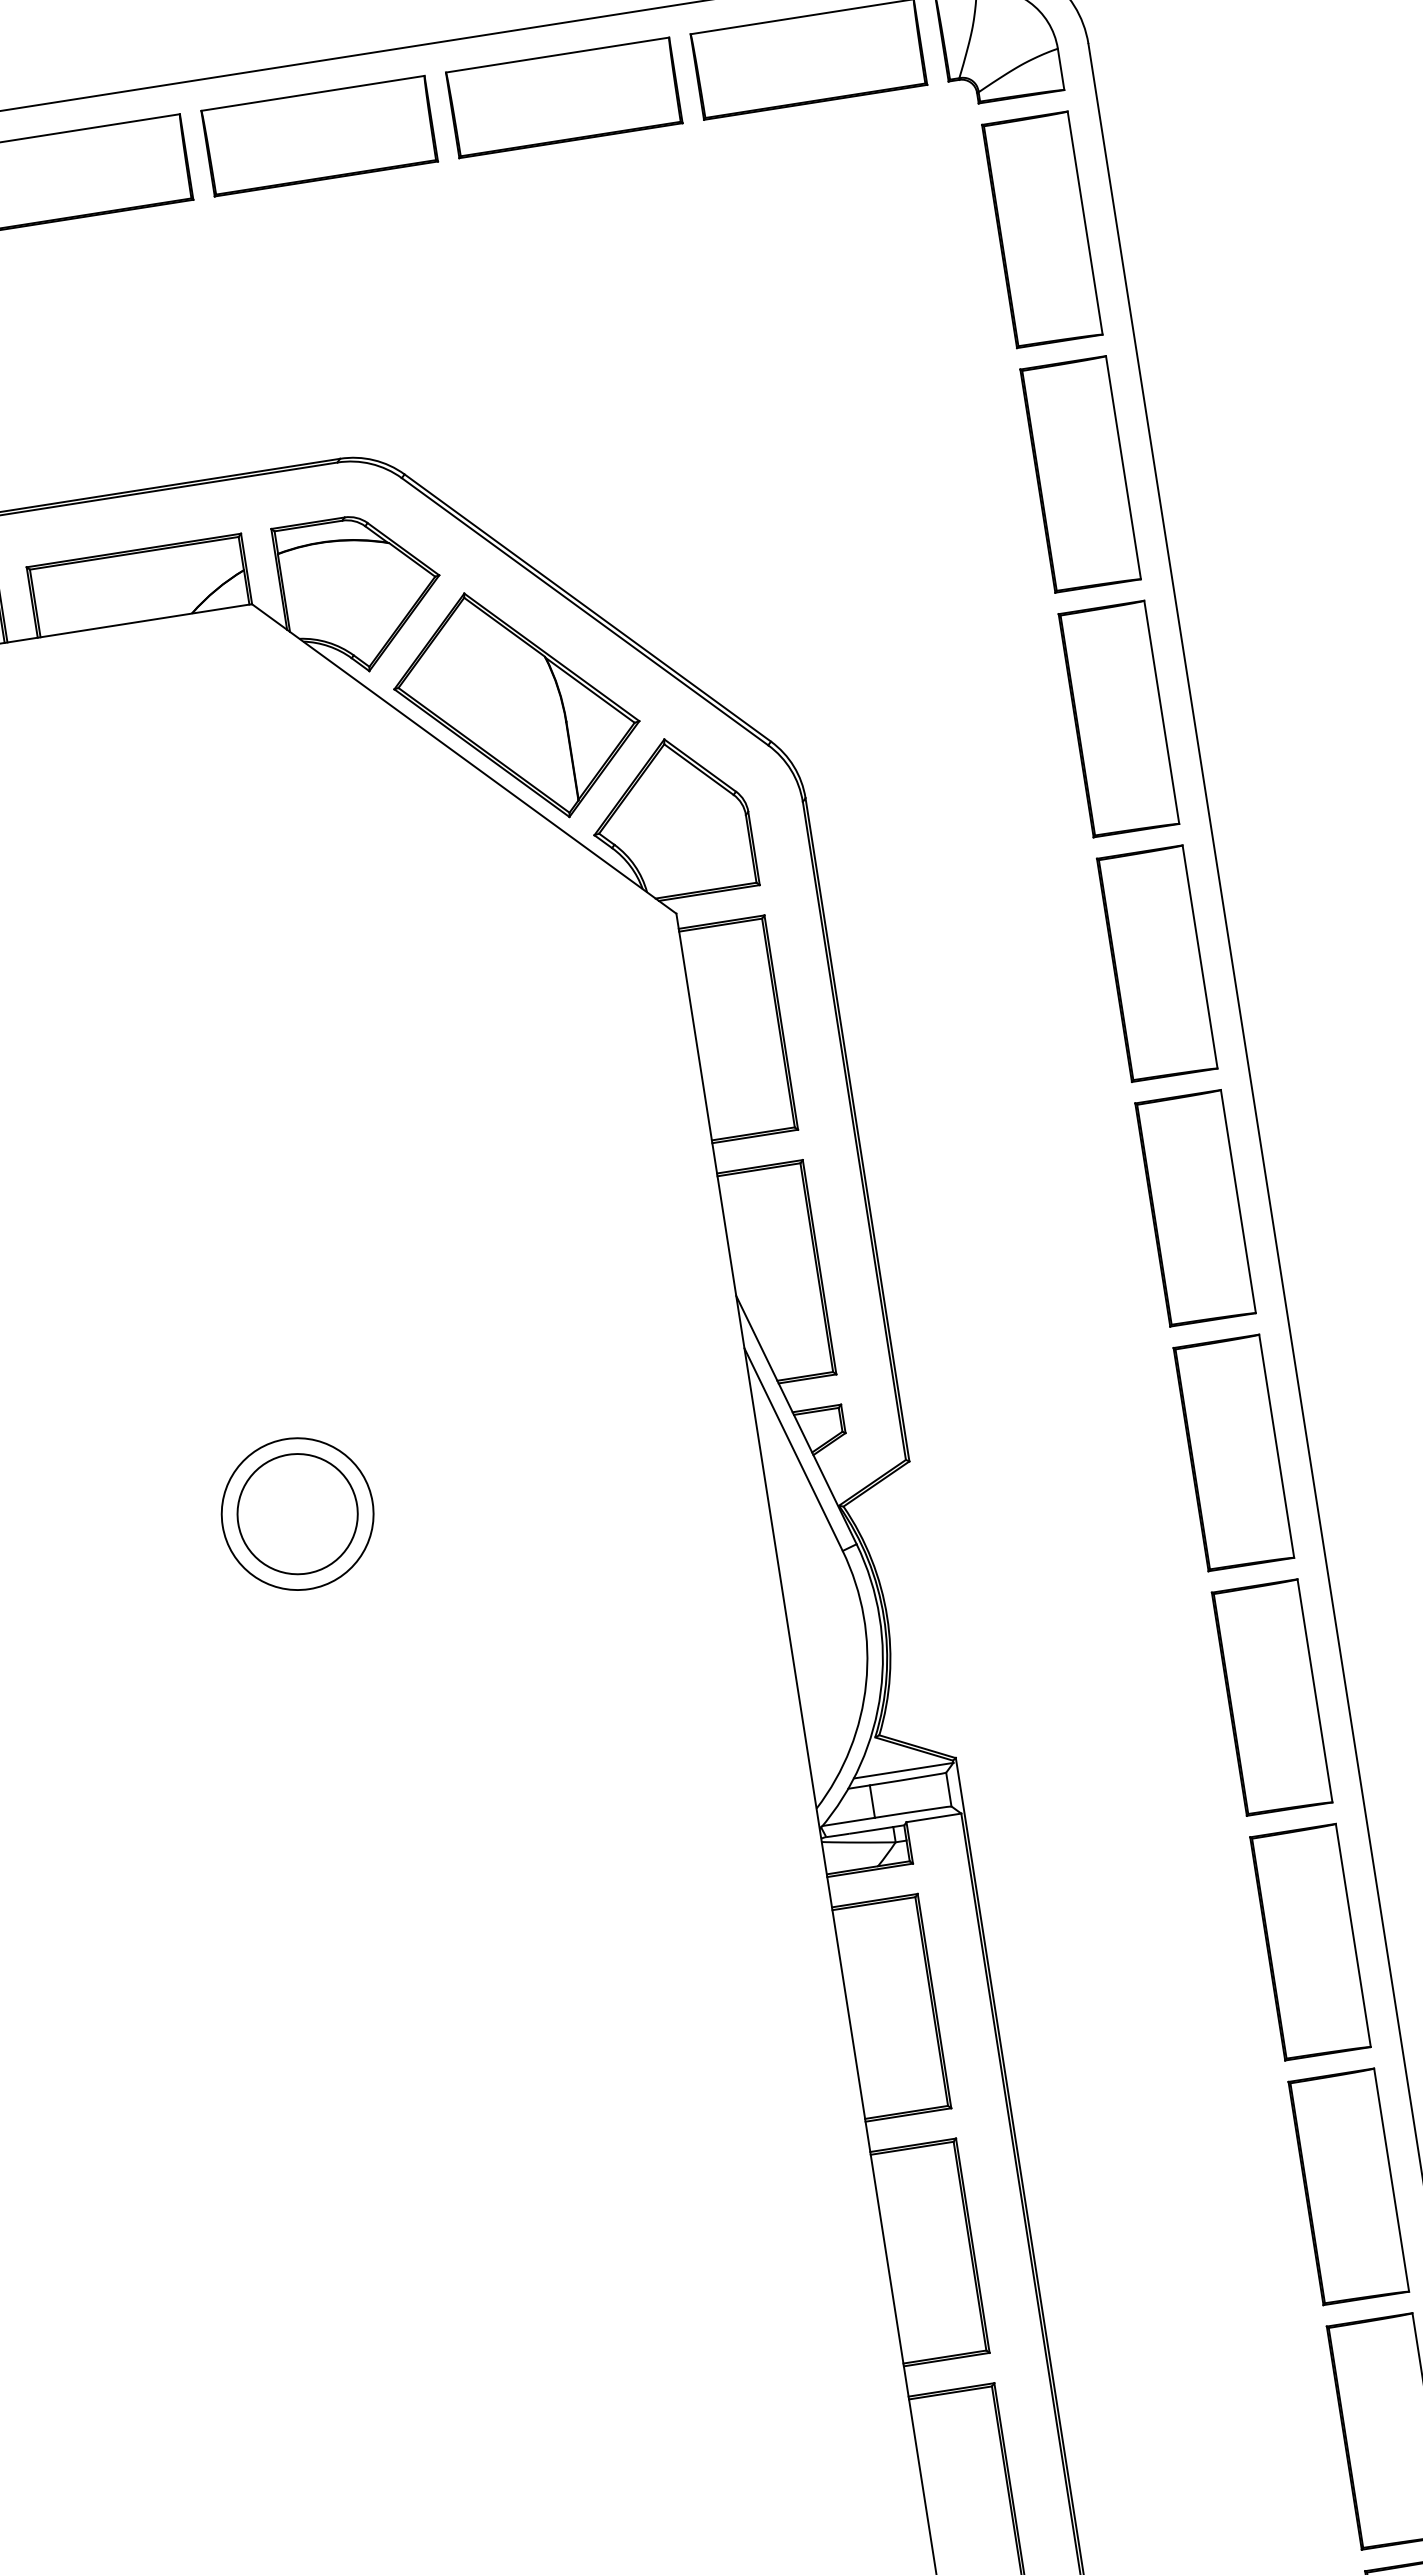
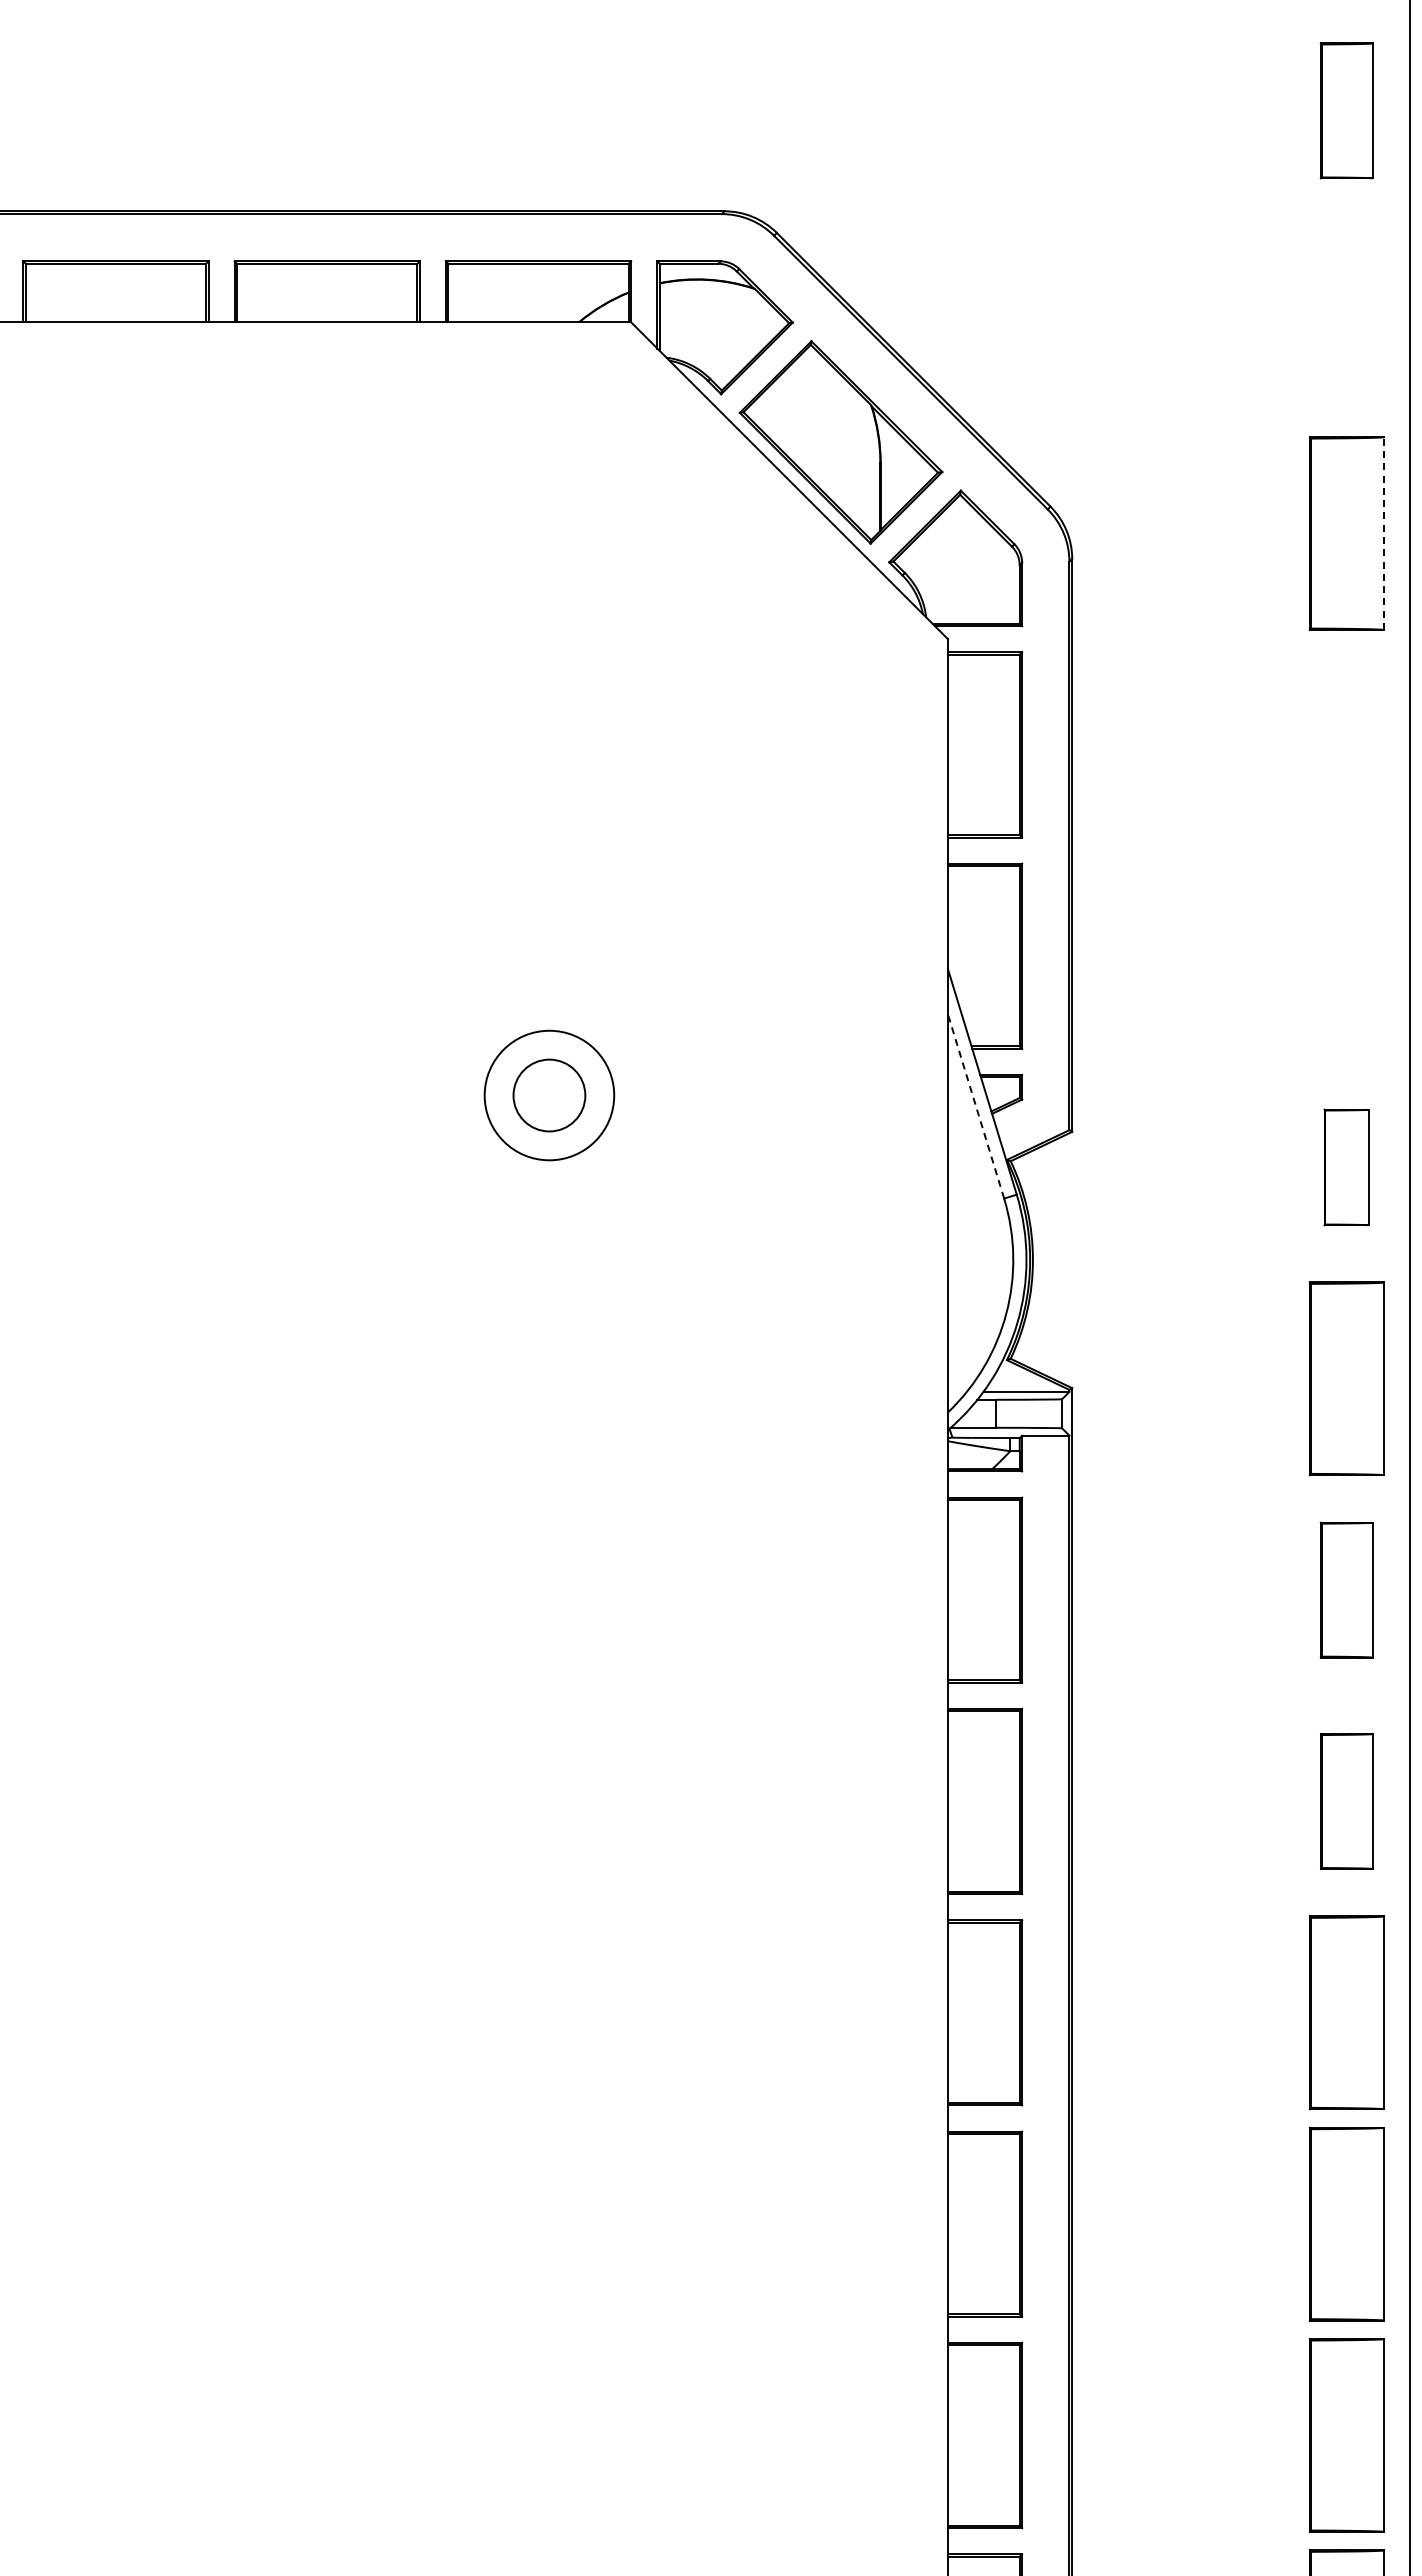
part: (1041, 229) -> (1346, 110), size x0.7
part: (1080, 473) -> (1346, 321), removed
line: (1161, 712) -> (1383, 533), solid -> dashed
part: (1156, 963) -> (1346, 744), removed
part: (1194, 1207) -> (1346, 955), removed
line: (792, 1449) -> (975, 1106), solid -> dashed
part: (1233, 1452) -> (1346, 1167), size x0.6
circle: (297, 1514) -> (549, 1095), size x0.7
part: (1309, 1941) -> (1346, 1589), size x0.7
part: (1348, 2186) -> (1346, 1801), size x0.7

